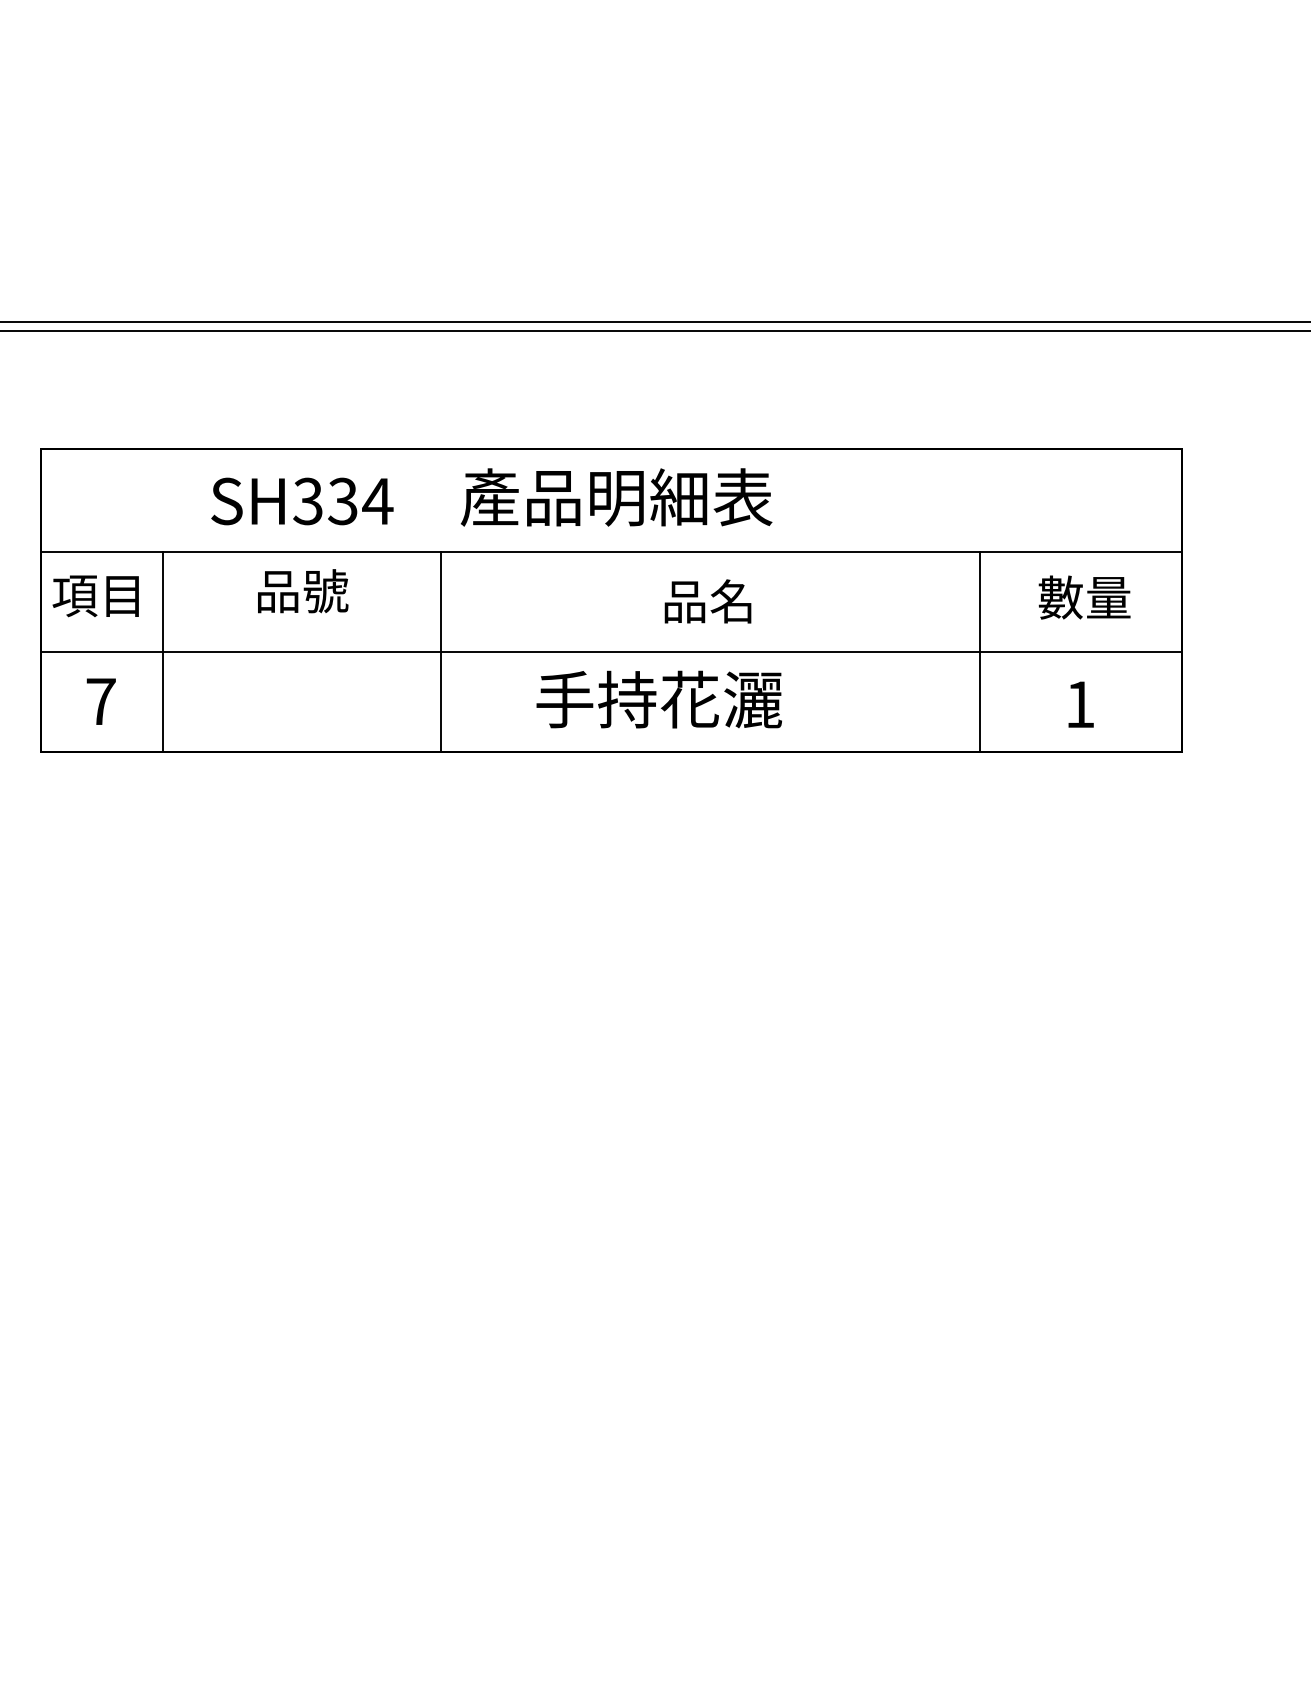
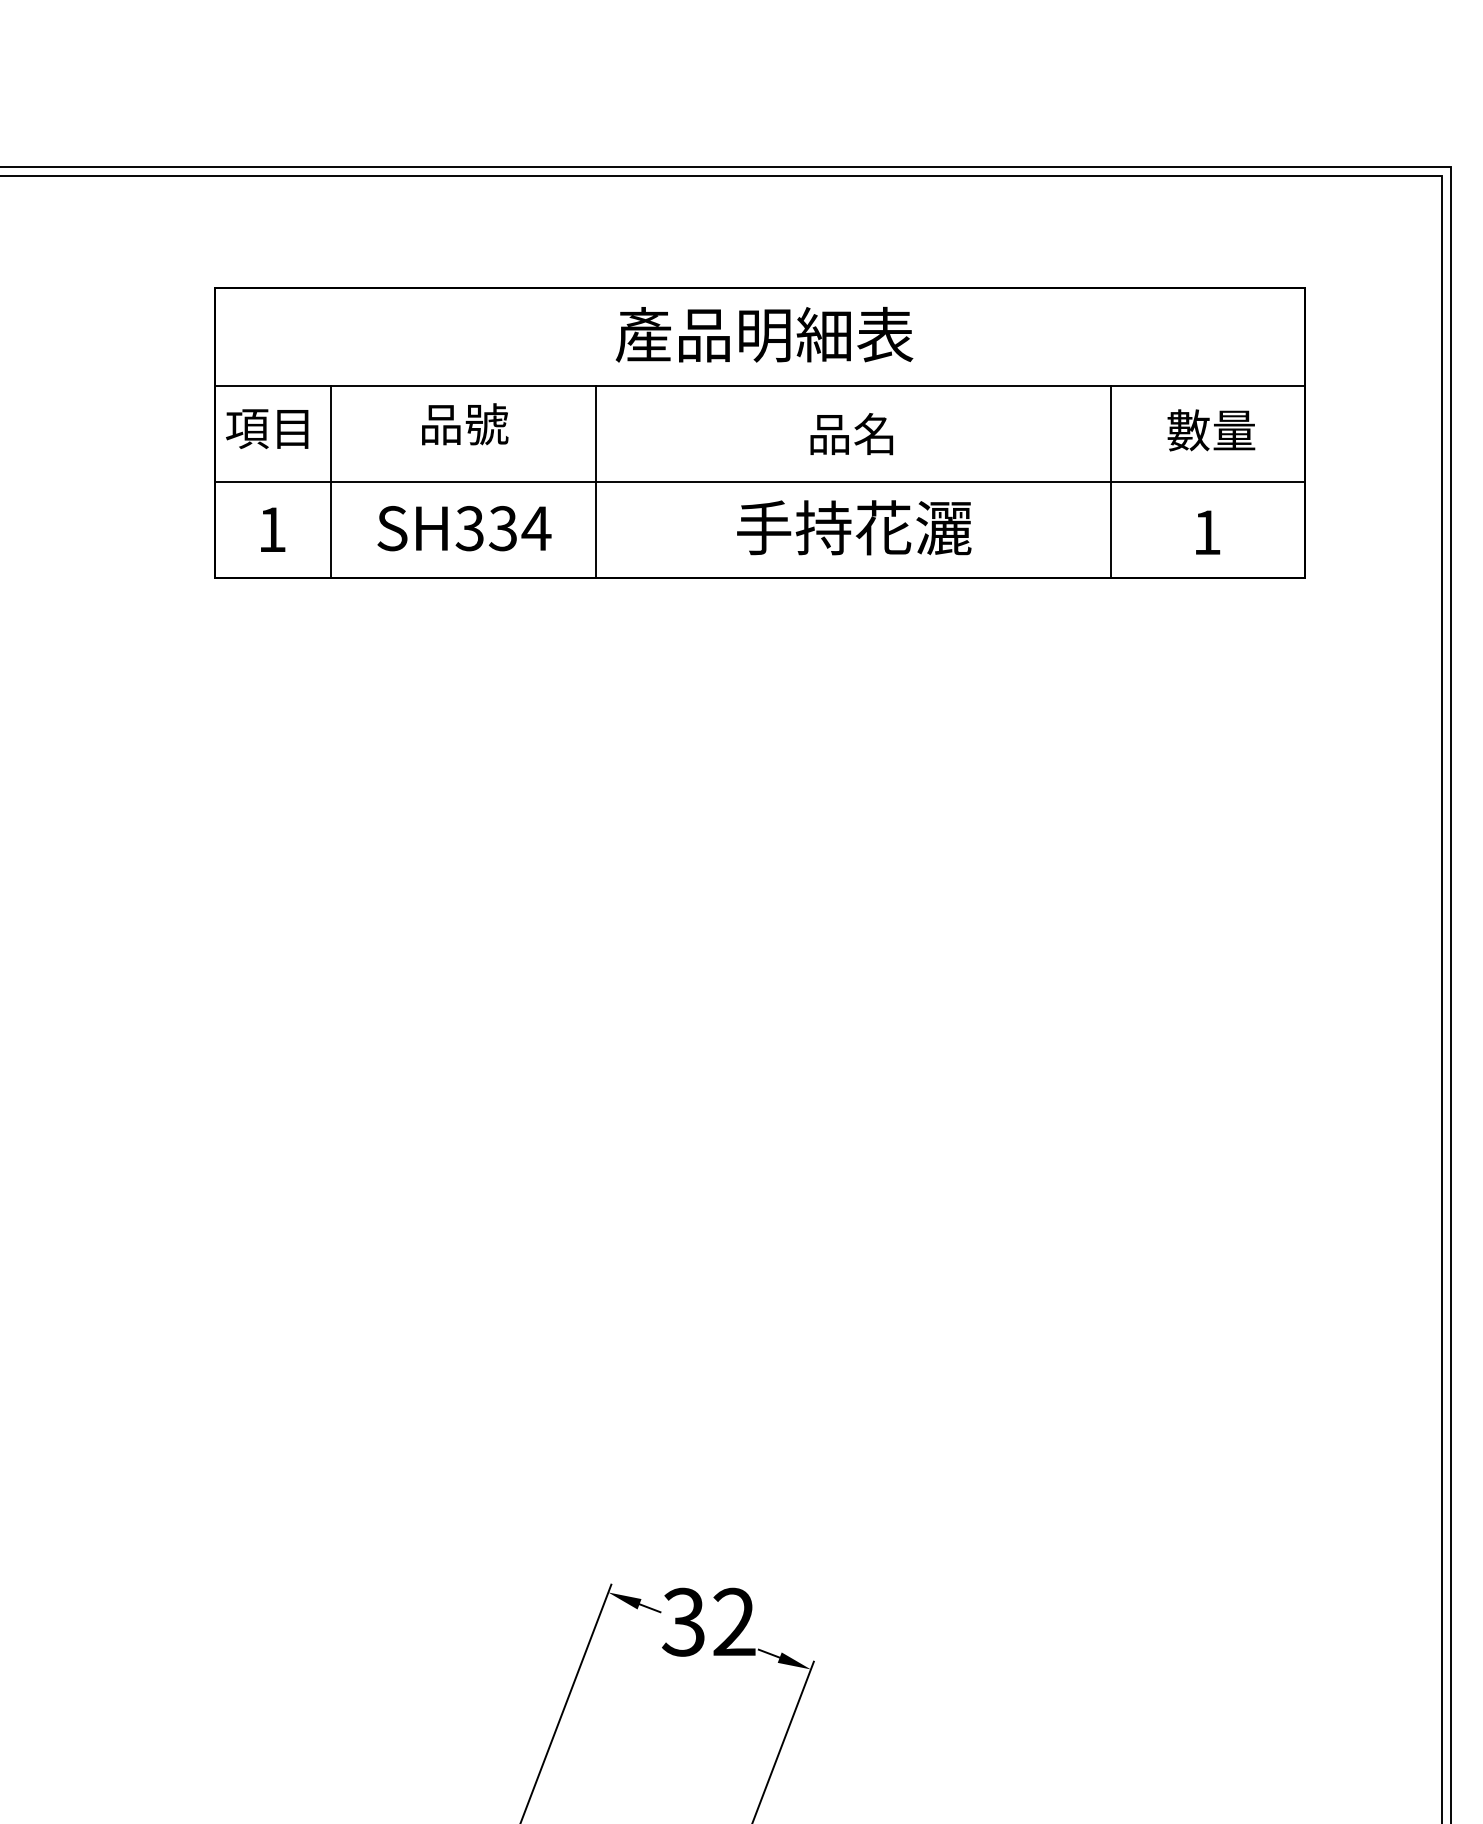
text: (302, 501) -> (464, 528), moved
text: (659, 699) -> (854, 527), moved
text: (101, 701) -> (272, 529), 7 -> 1

